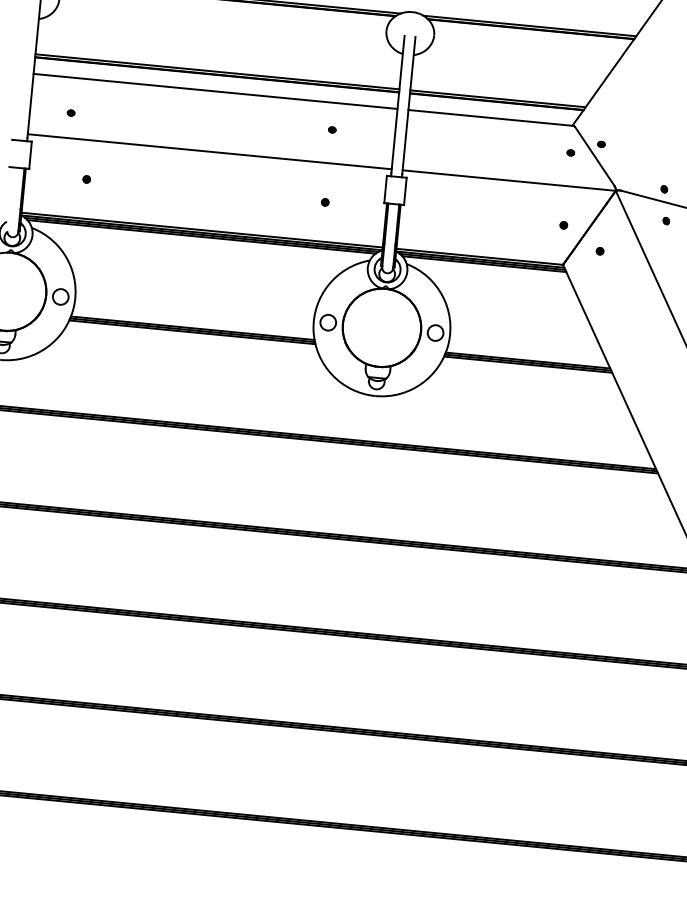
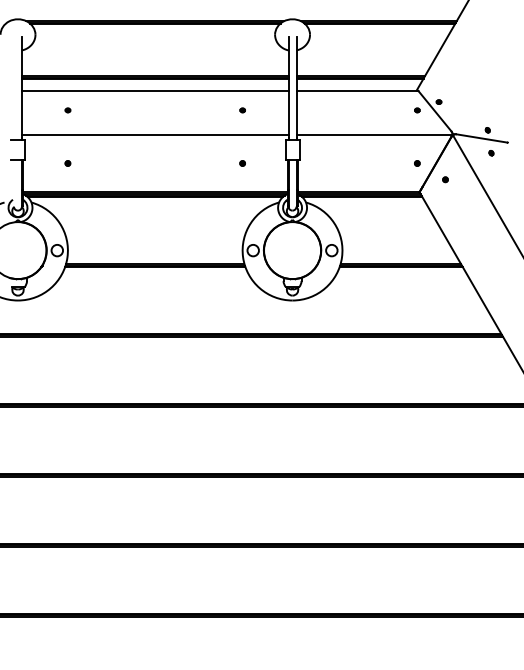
part: (70, 113) -> (67, 110), moved

